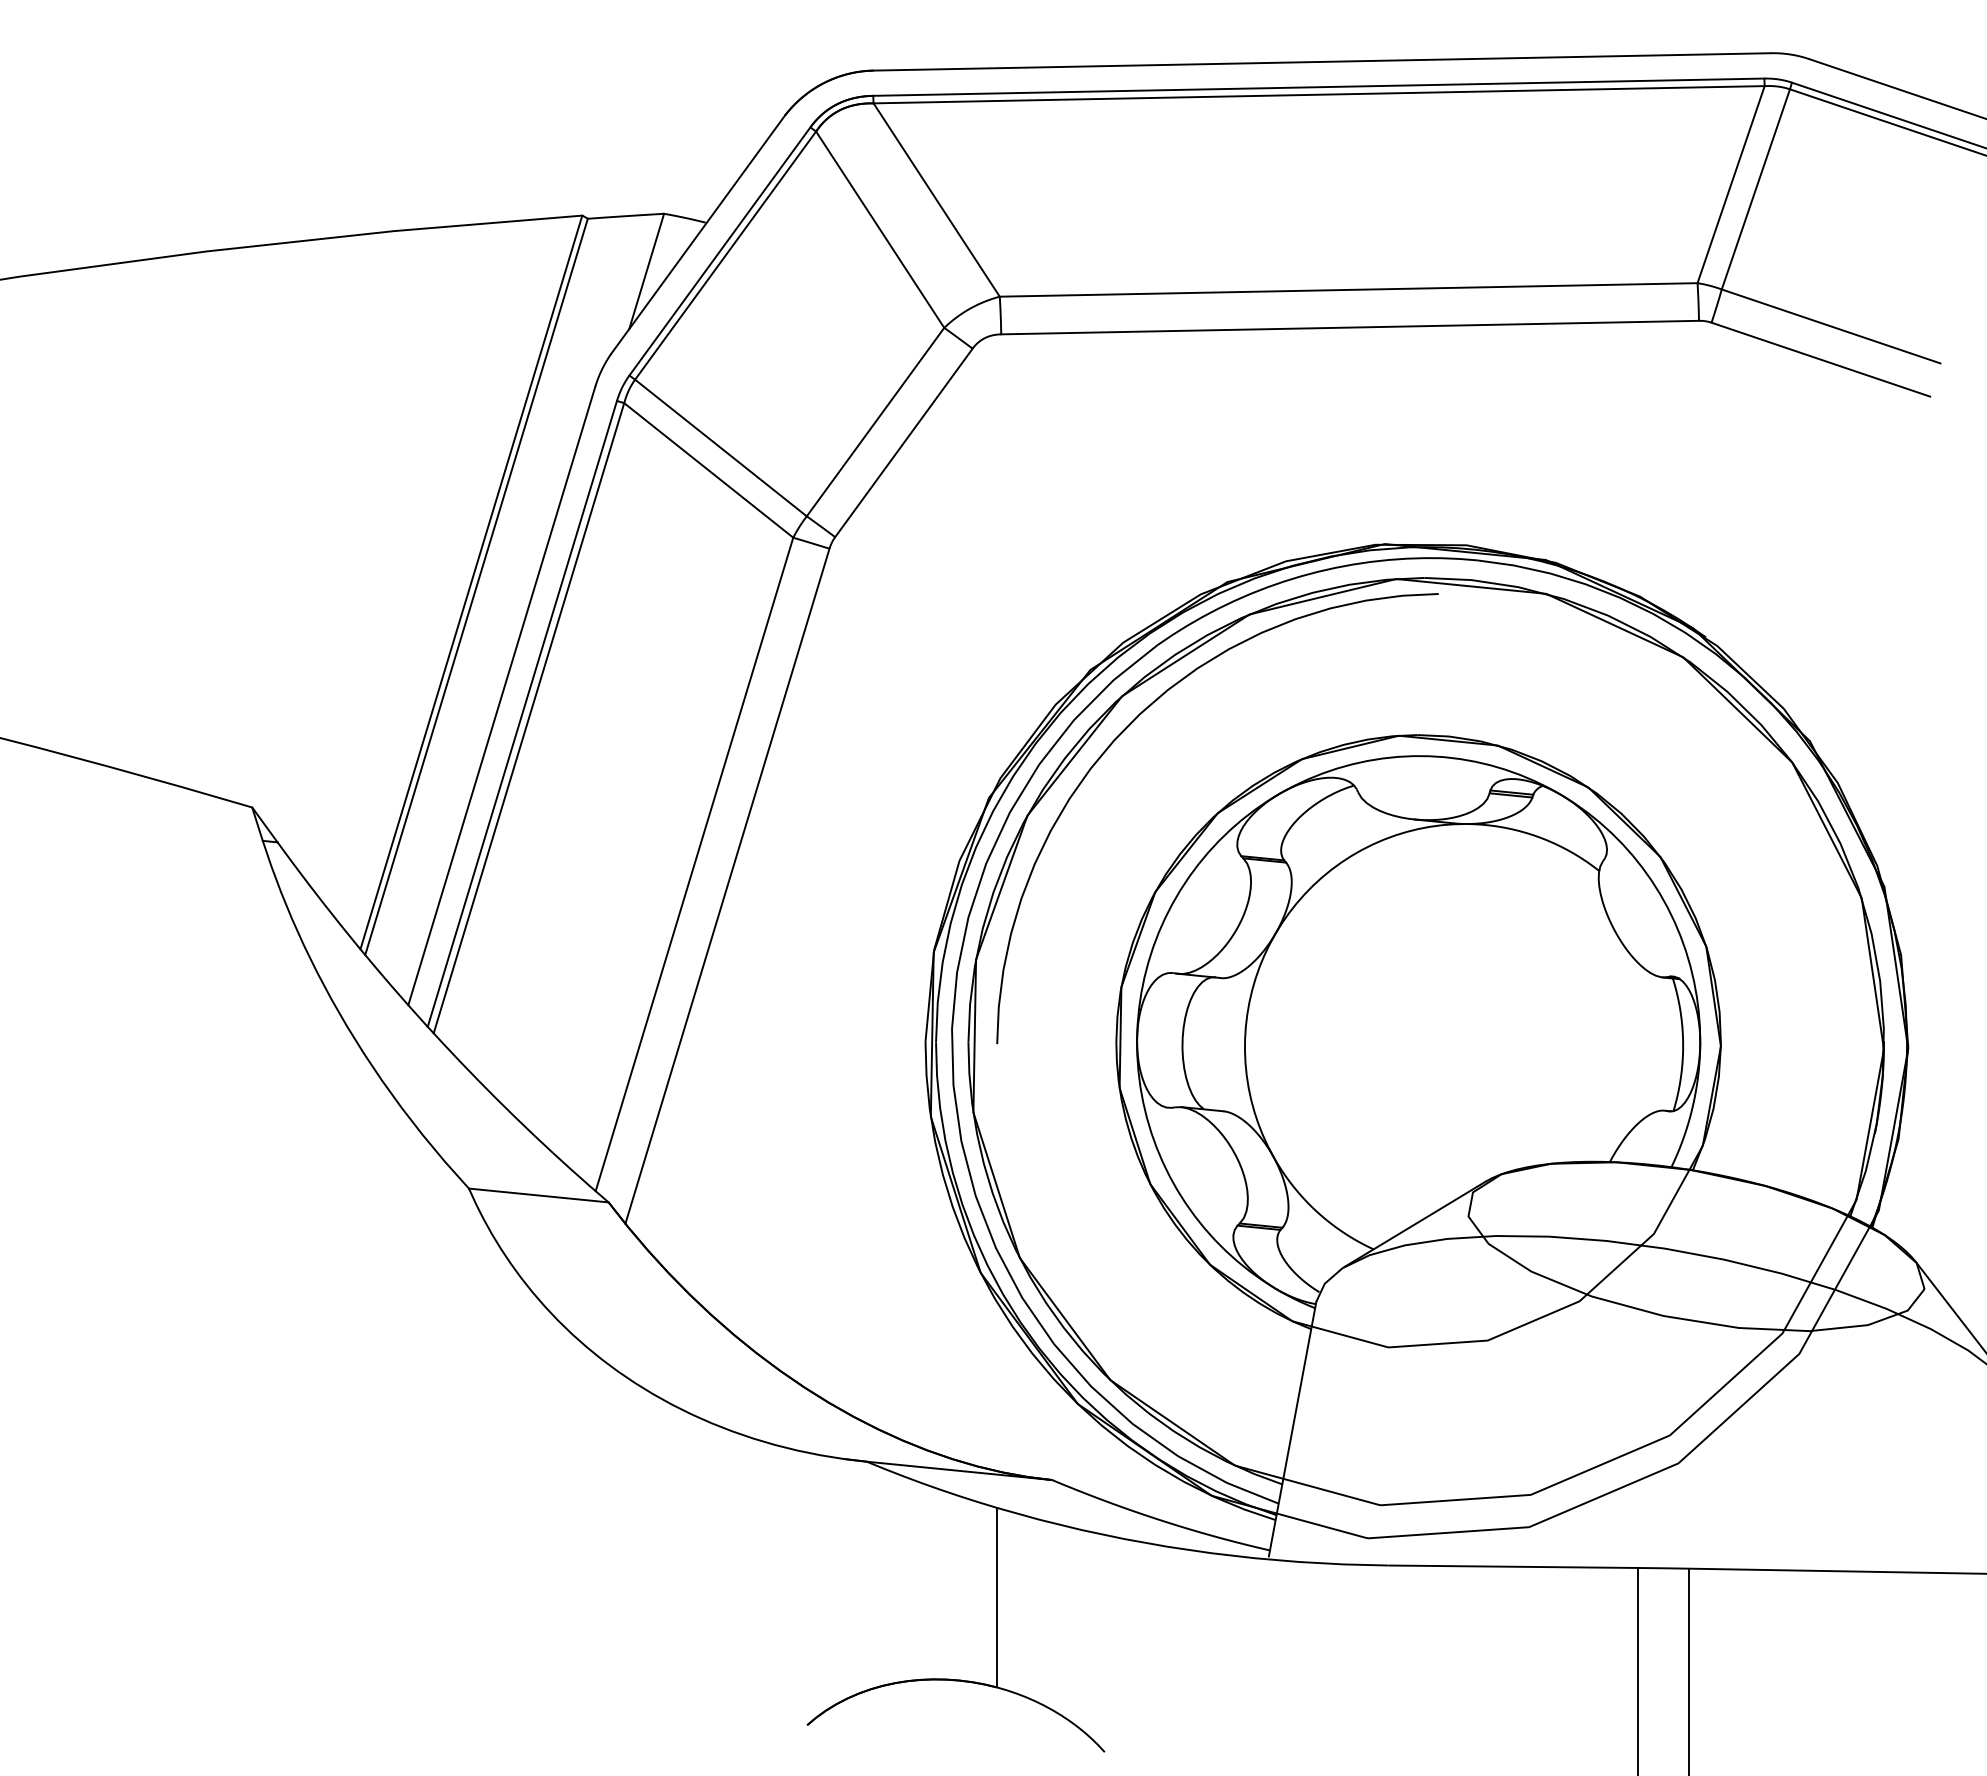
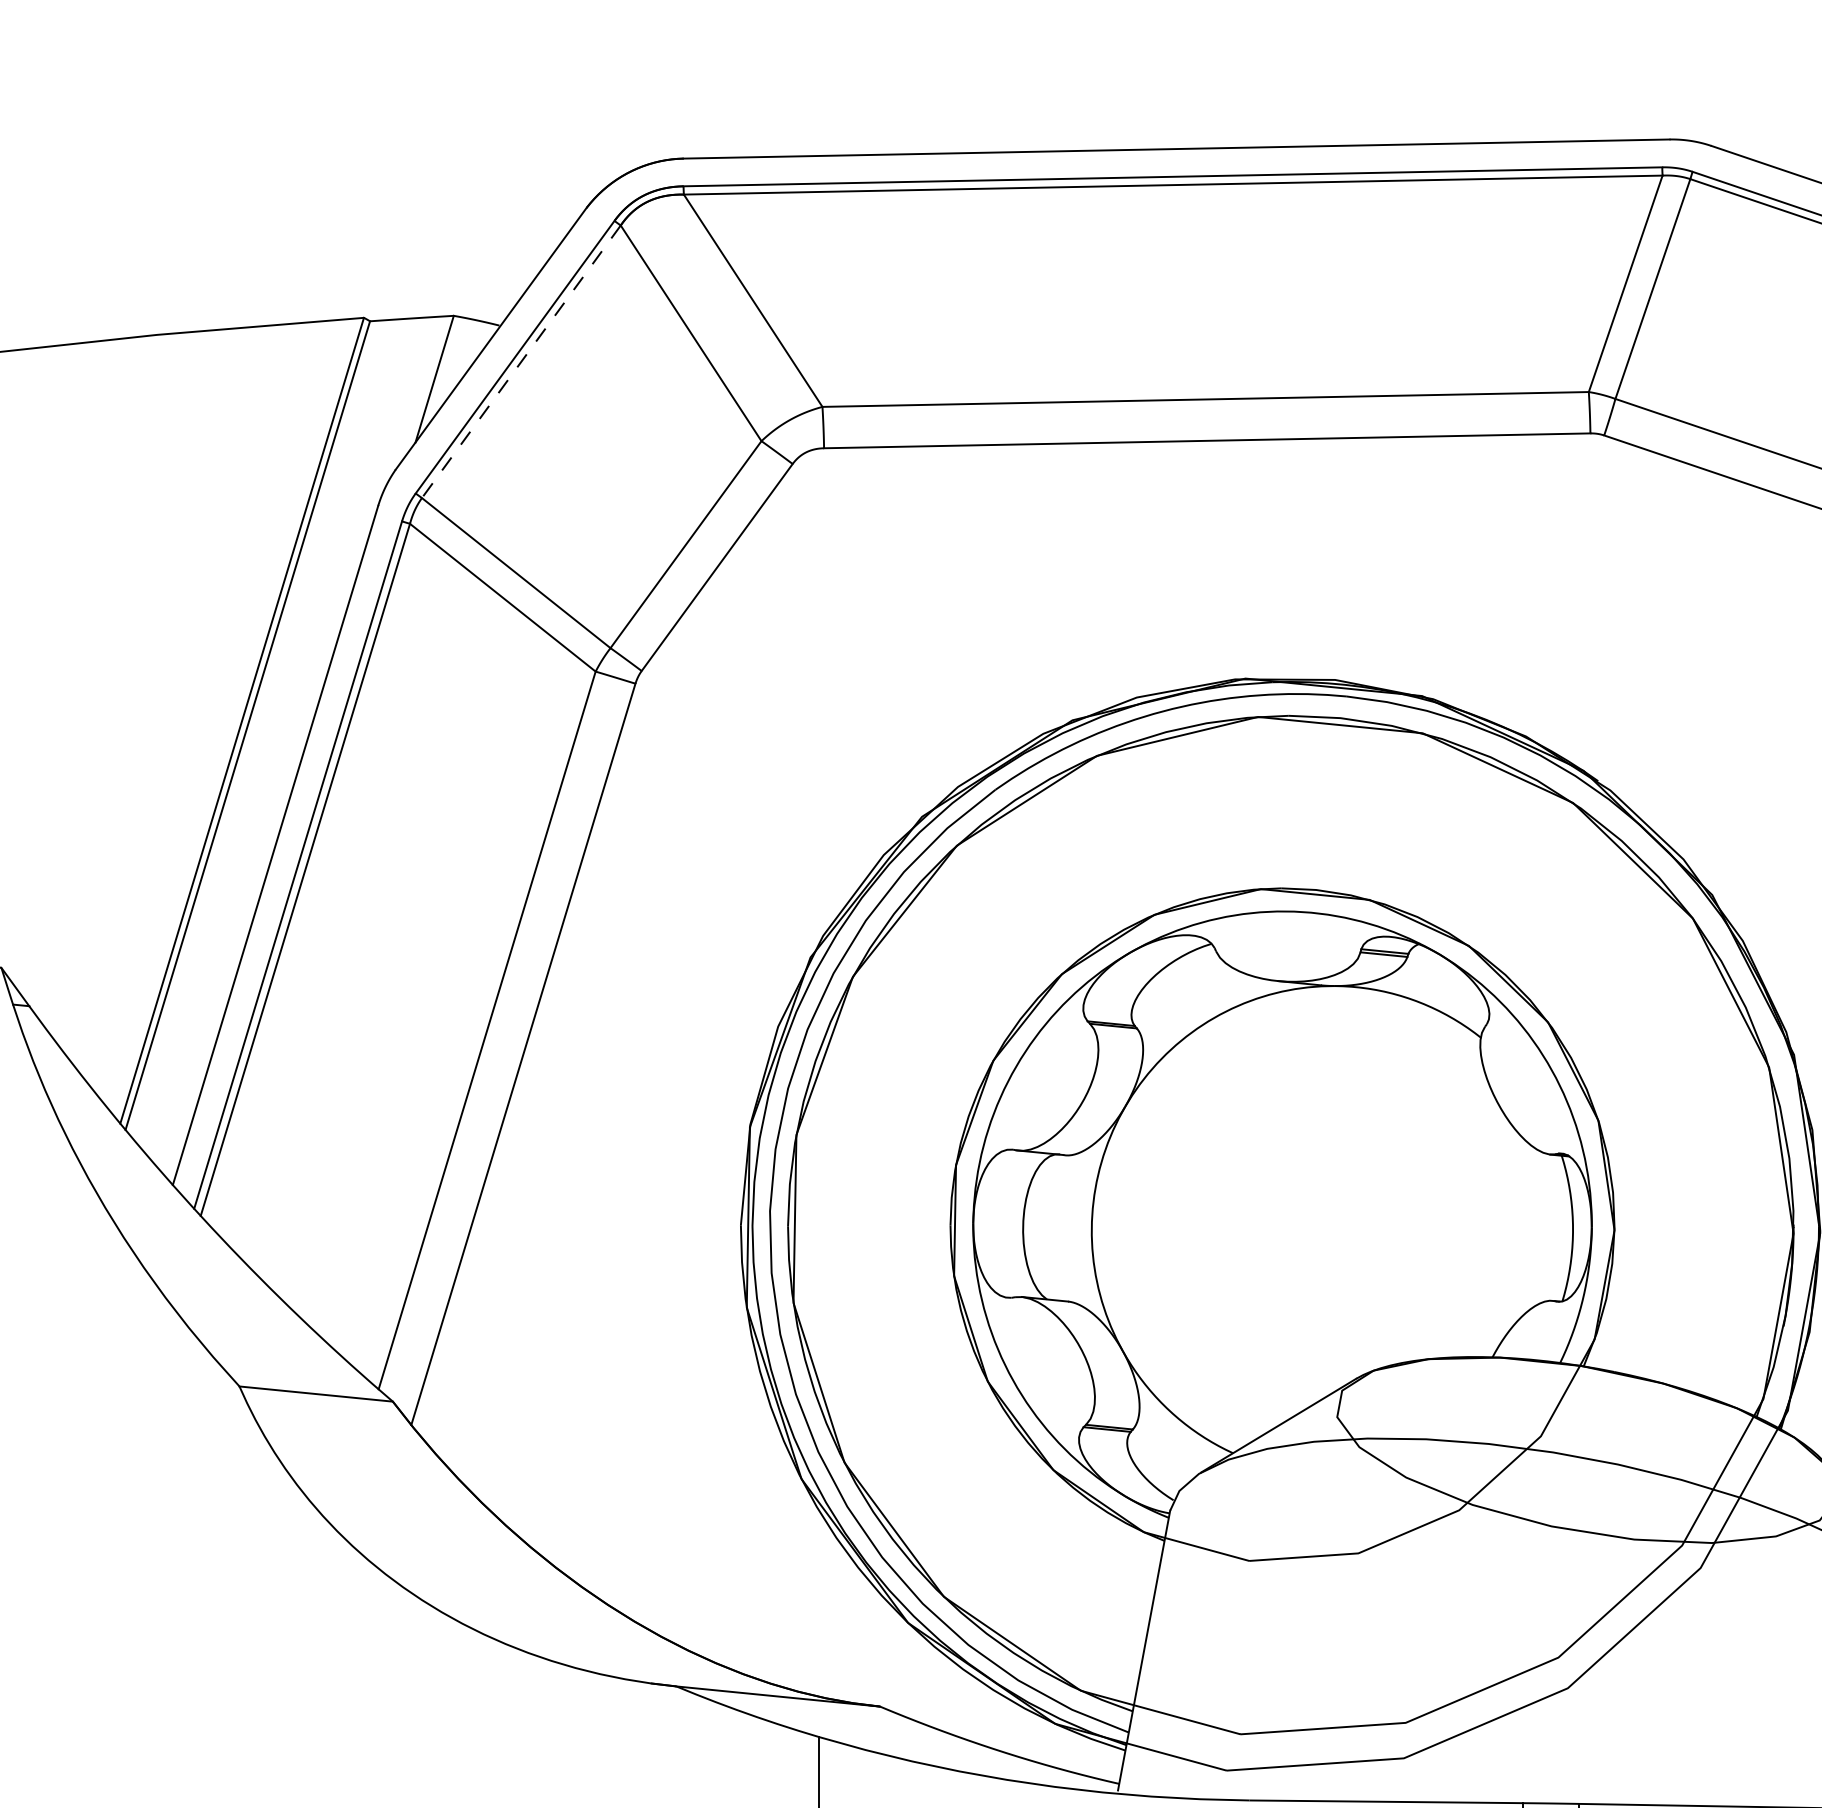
line: (725, 255) -> (521, 361), solid -> dashed
curve: (1127, 728) -> (962, 881), removed

